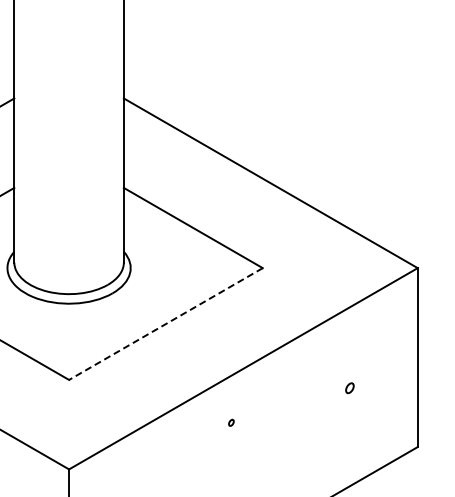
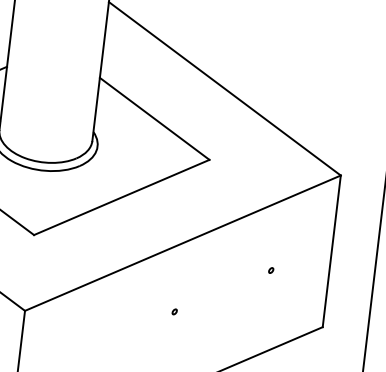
line: (165, 324) -> (121, 197), dashed -> solid
part: (349, 388) -> (270, 270), size x0.62
part: (231, 422) -> (174, 311), moved

